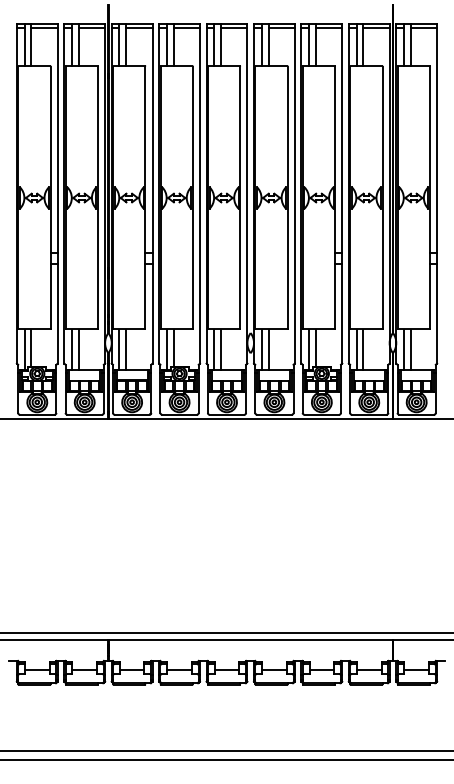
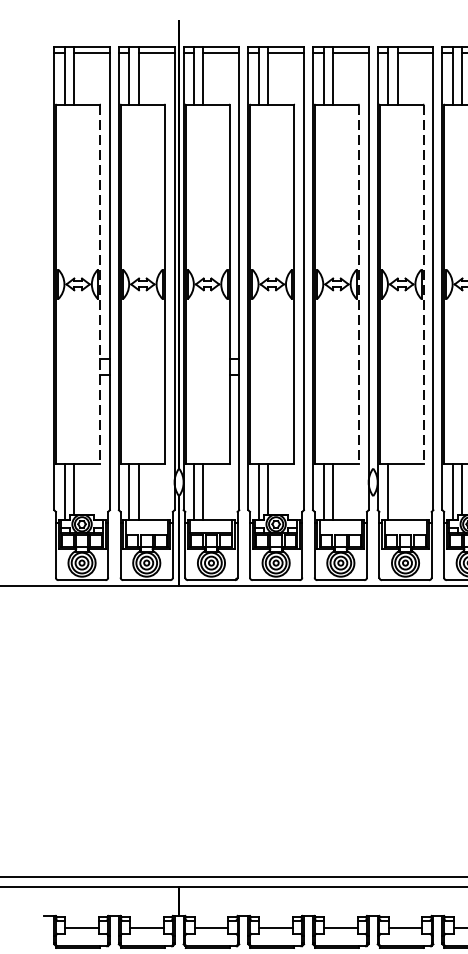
line: (50, 198) -> (100, 285), solid -> dashed
line: (240, 198) -> (359, 285), solid -> dashed
line: (287, 198) -> (423, 285), solid -> dashed
line: (268, 349) -> (397, 491), removed

